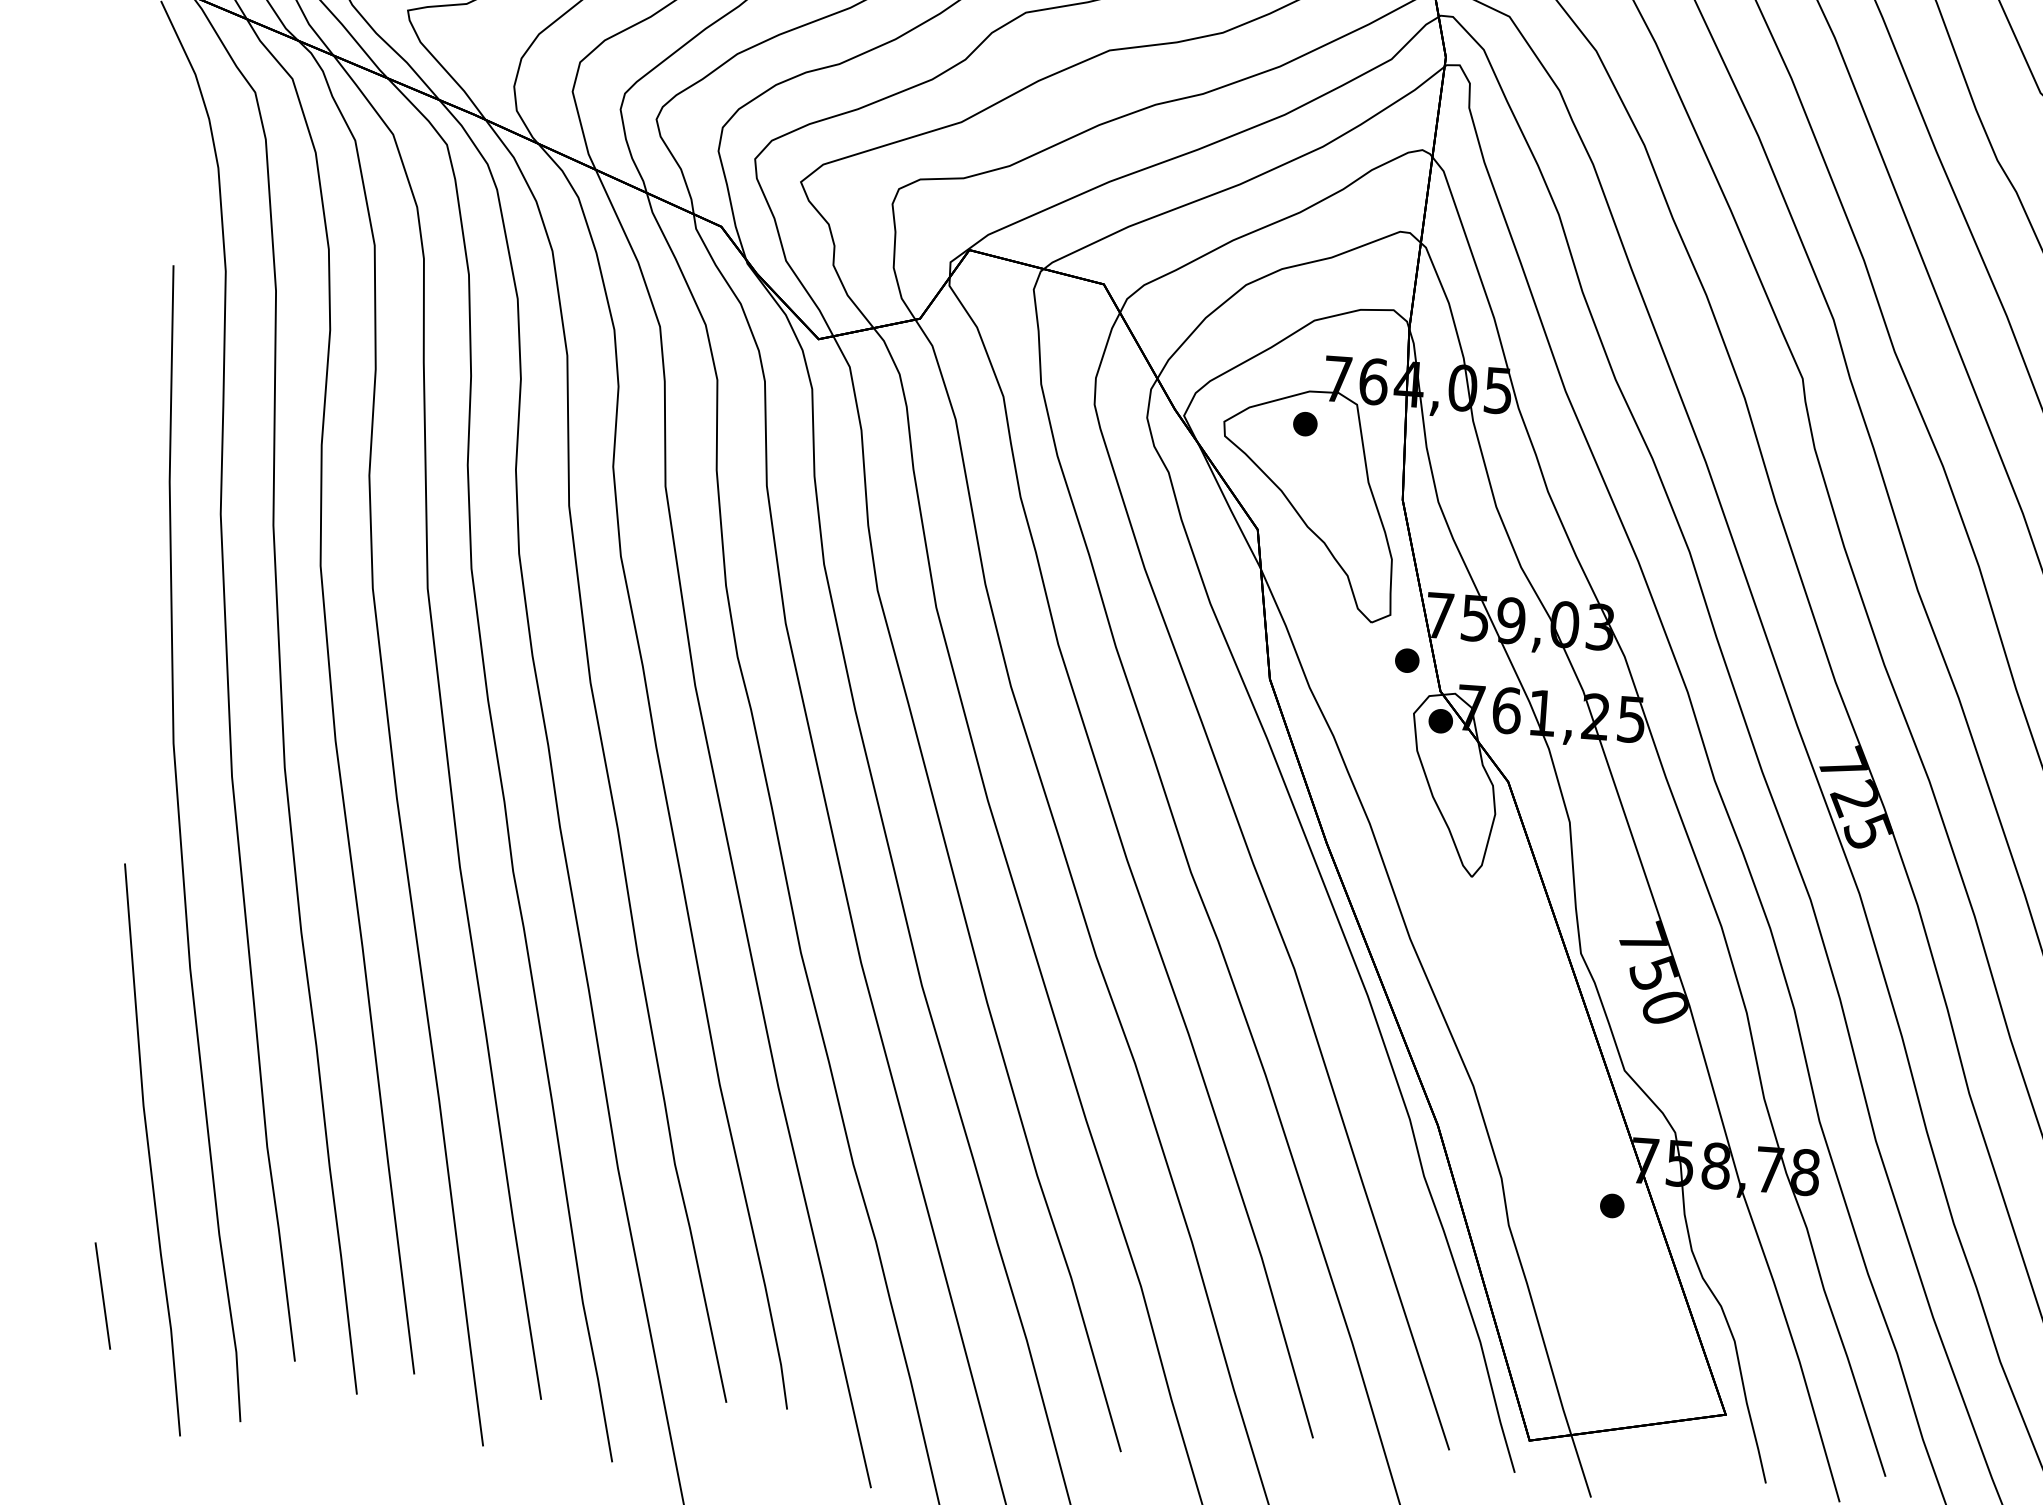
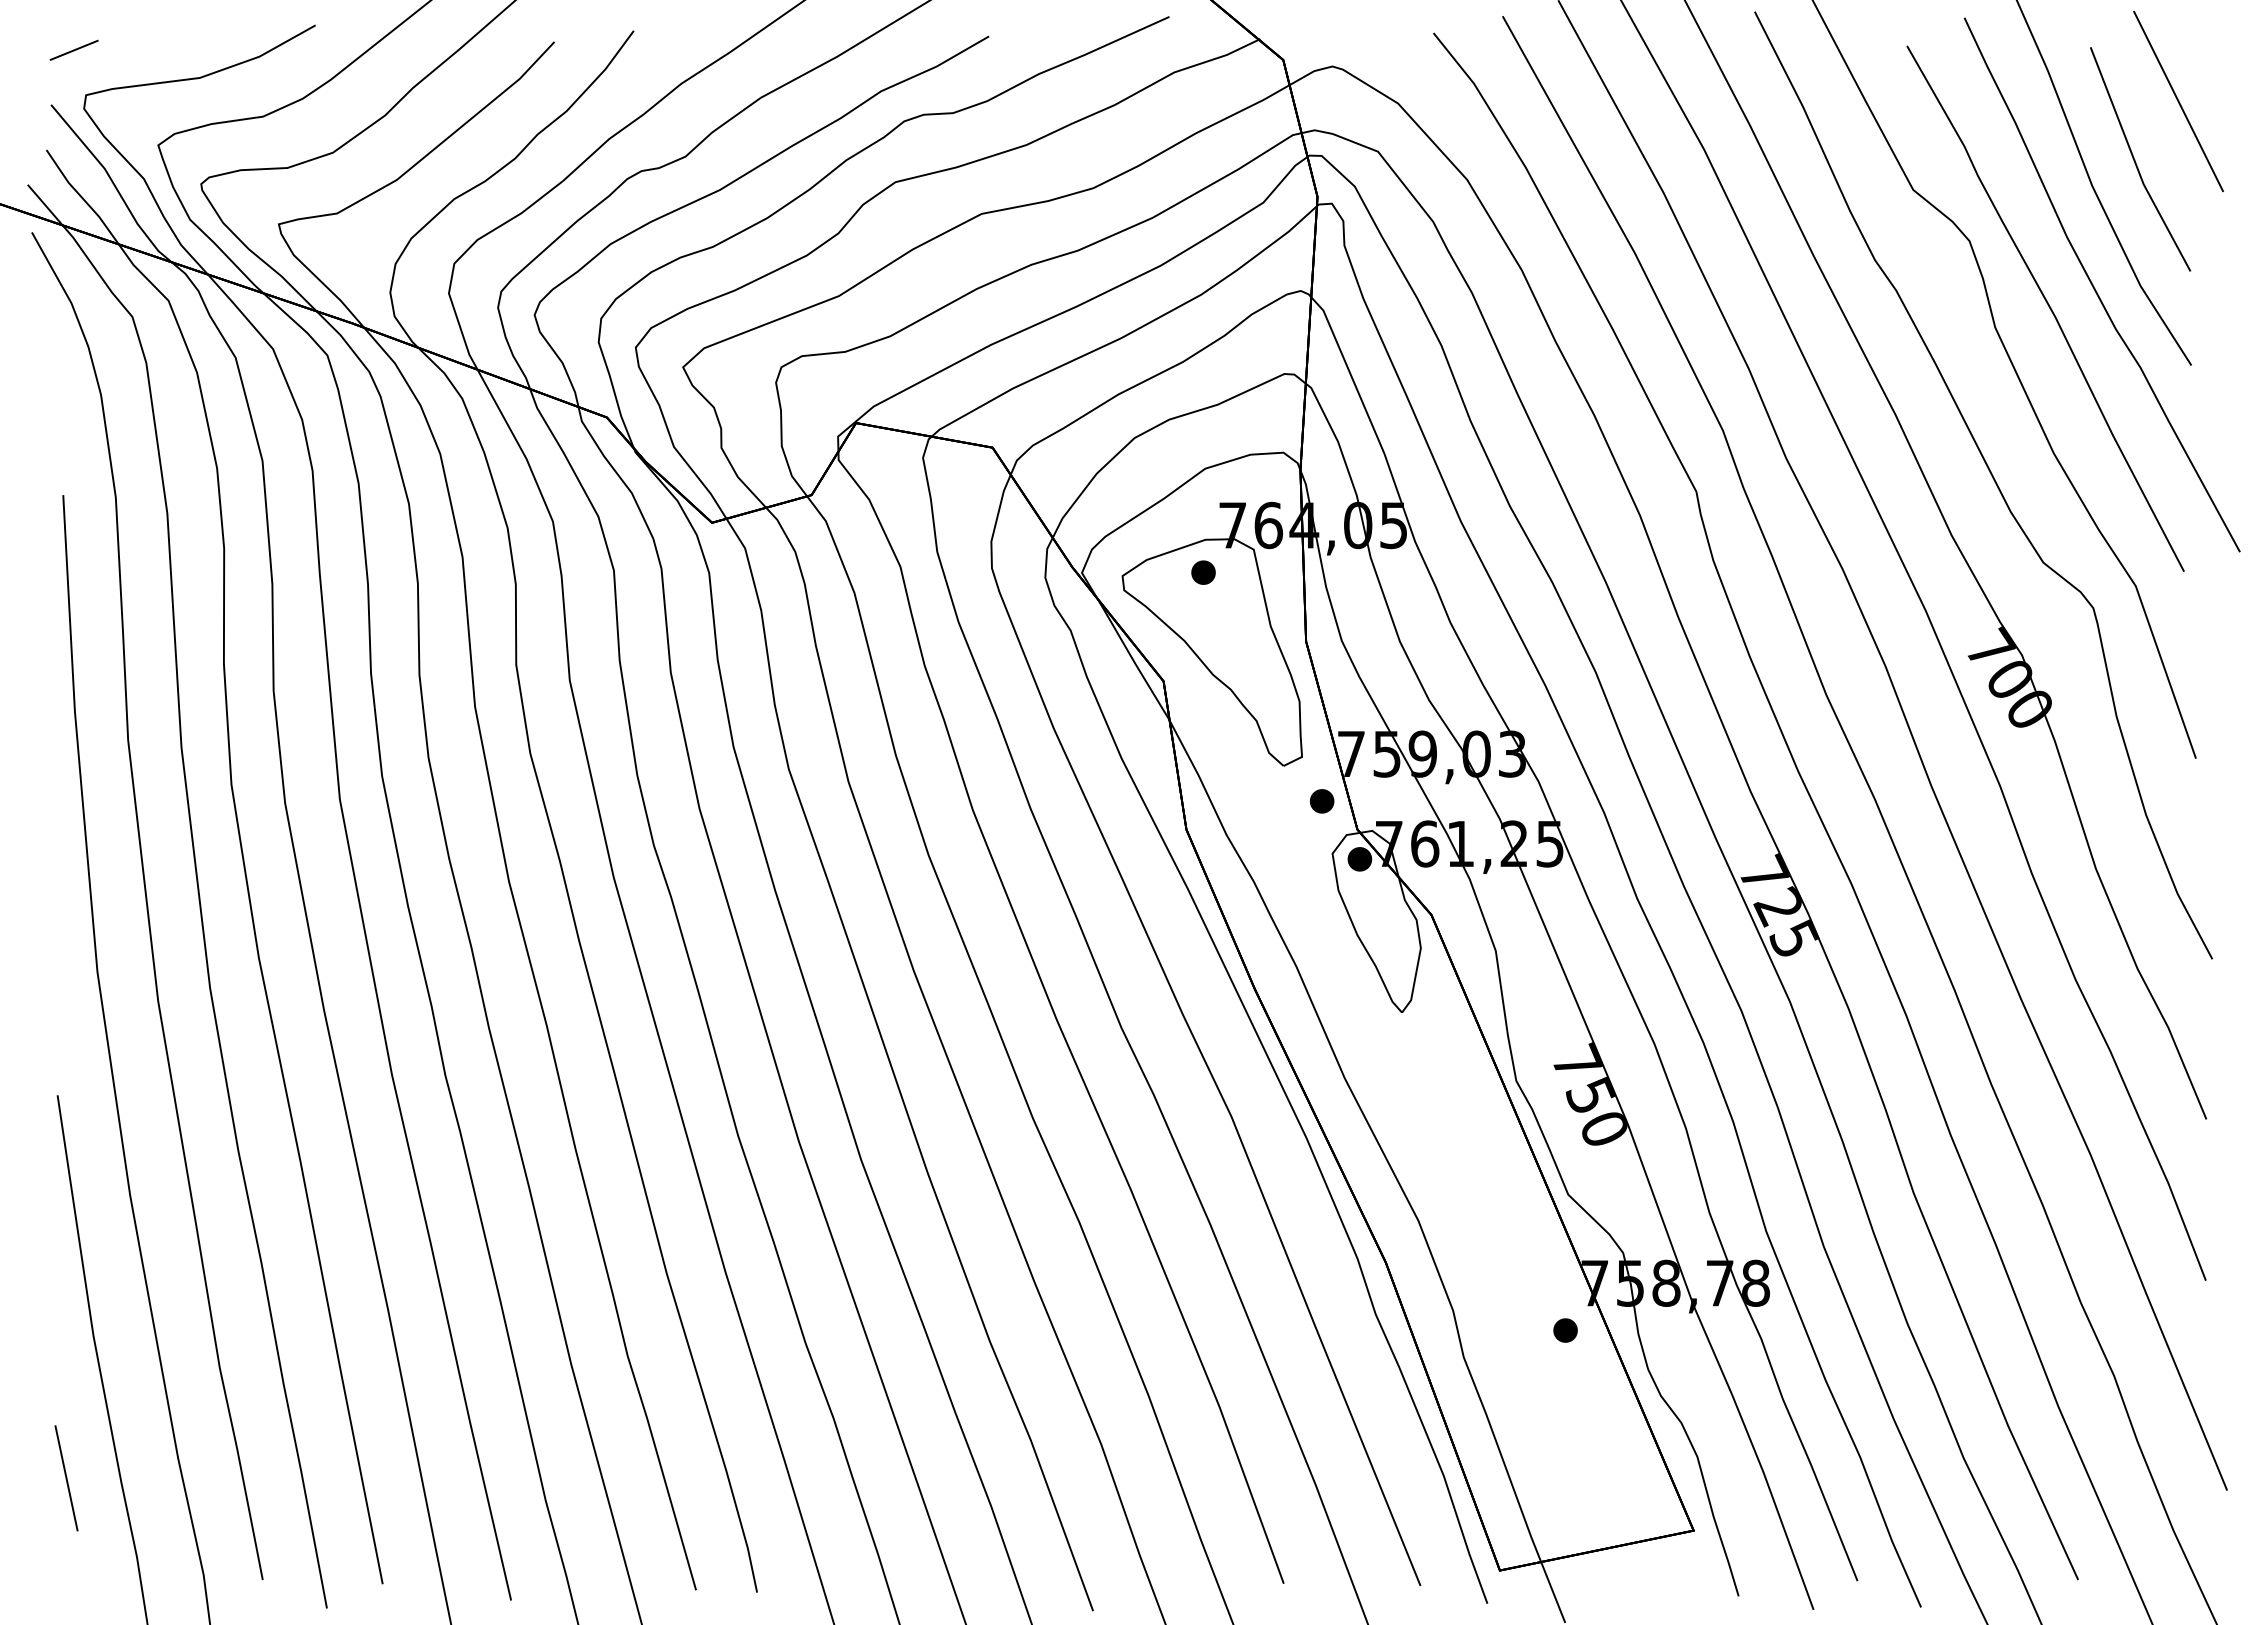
line: (102, 1296) -> (66, 1478), moved

